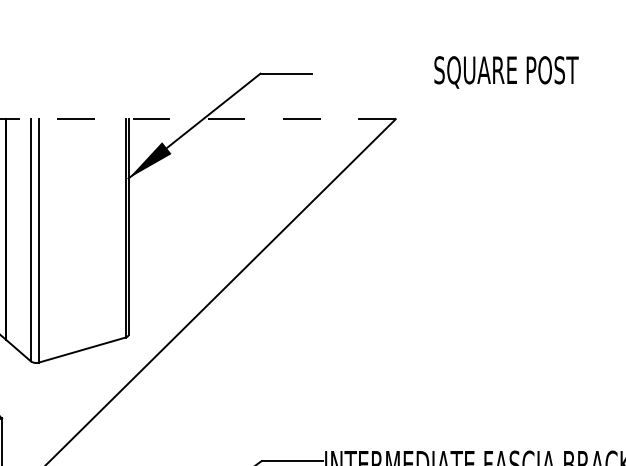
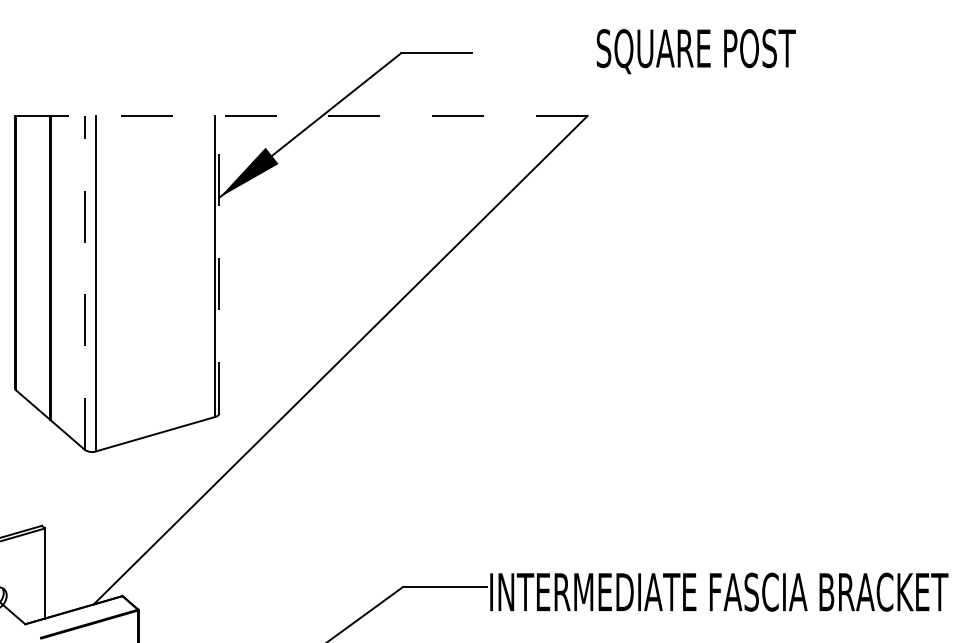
text: (505, 72) -> (695, 51), moved
line: (128, 226) -> (219, 264), solid -> dashed
line: (30, 240) -> (84, 282), solid -> dashed

